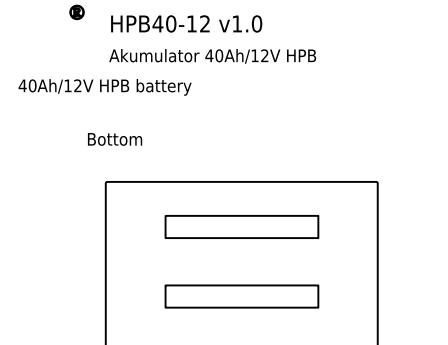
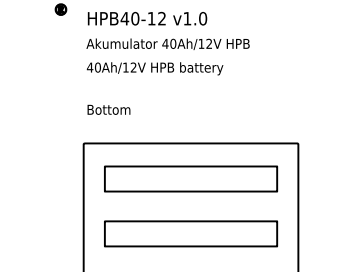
text: (104, 86) -> (154, 68), moved
text: (114, 138) -> (108, 109), moved
part: (242, 226) -> (191, 178), size x1.43
part: (242, 296) -> (191, 233), size x1.43

